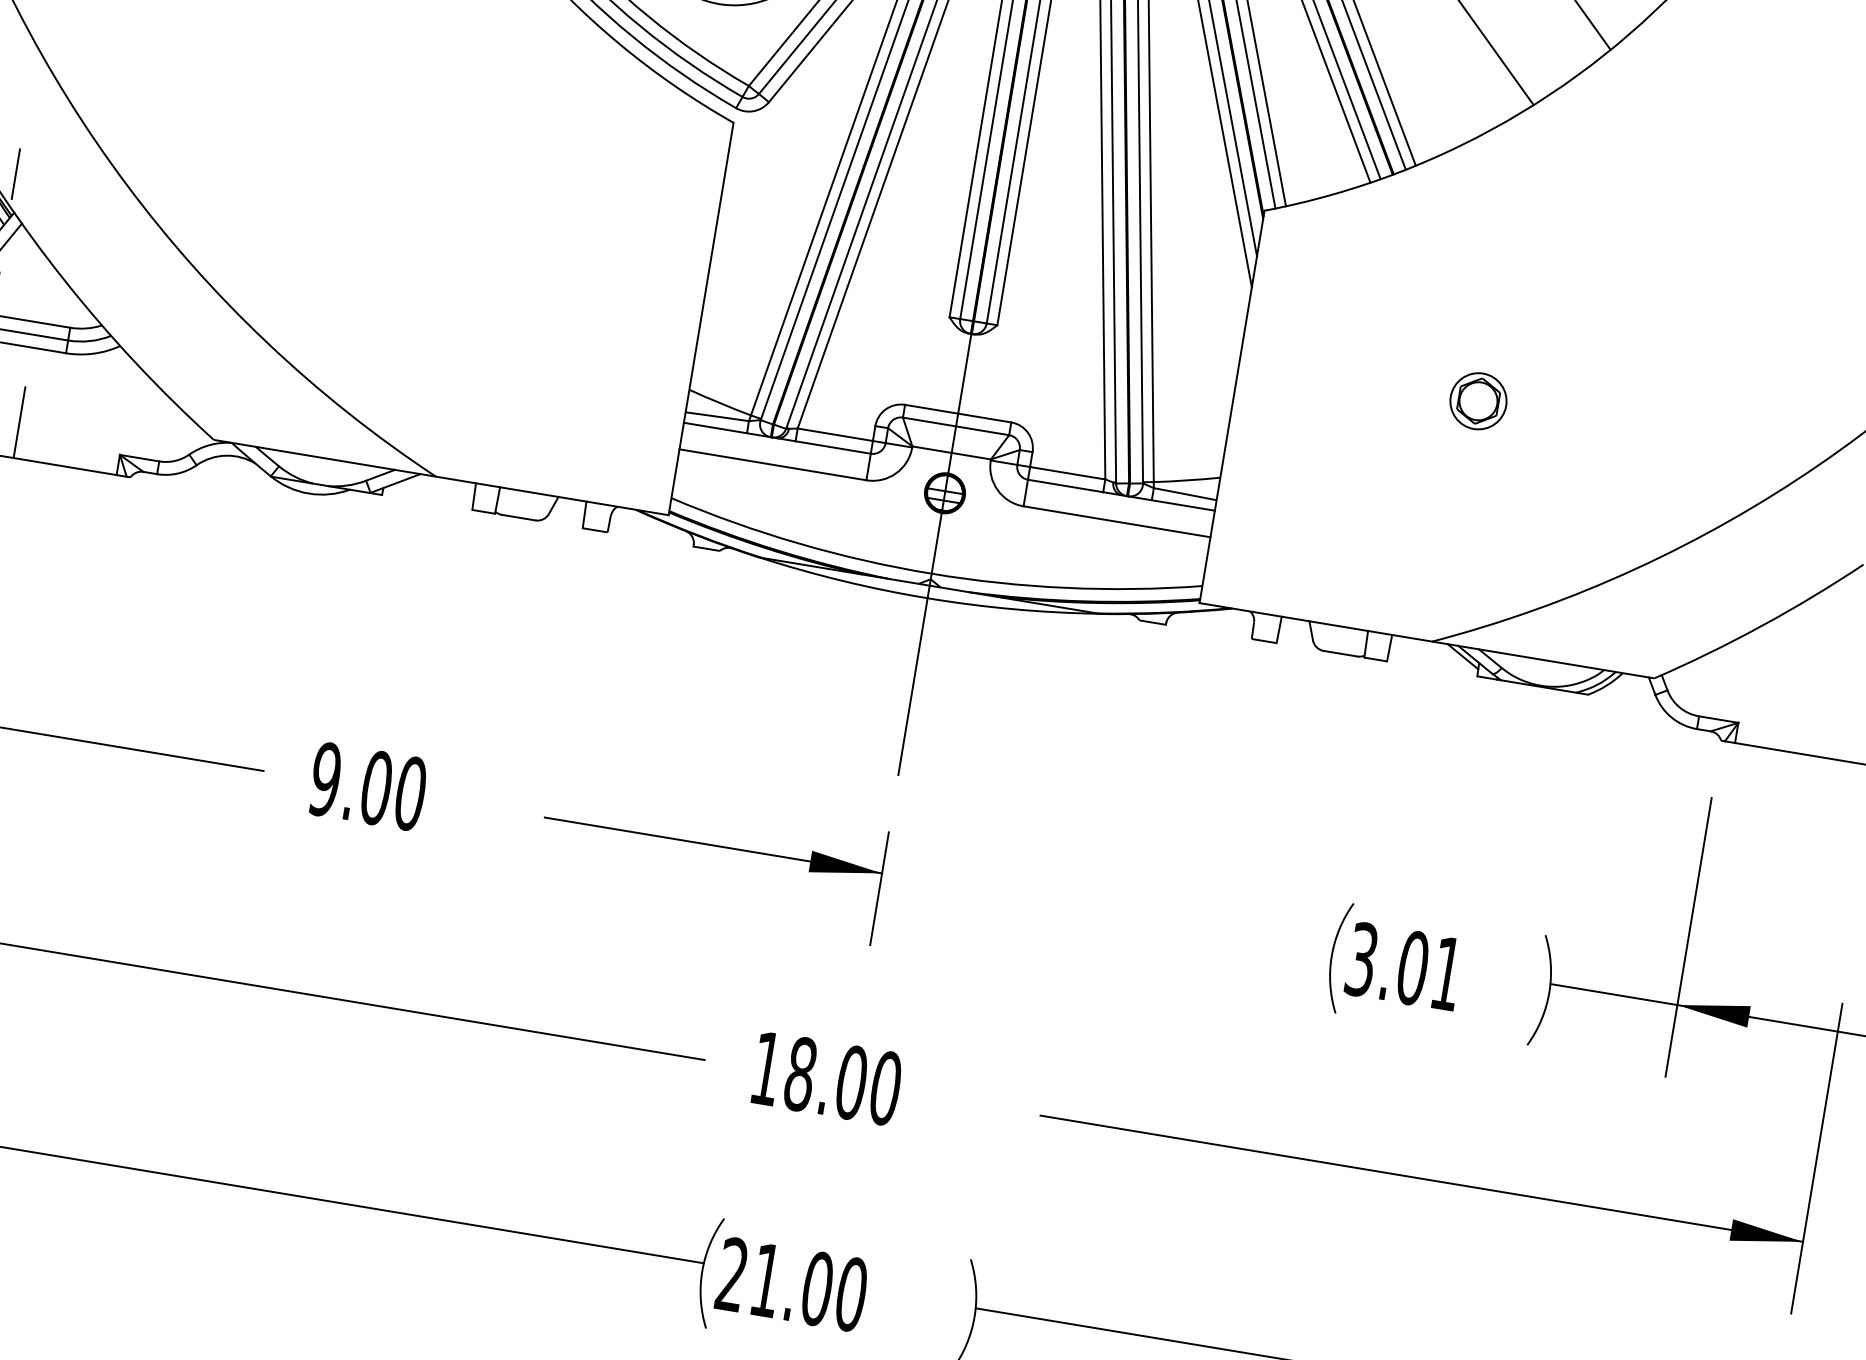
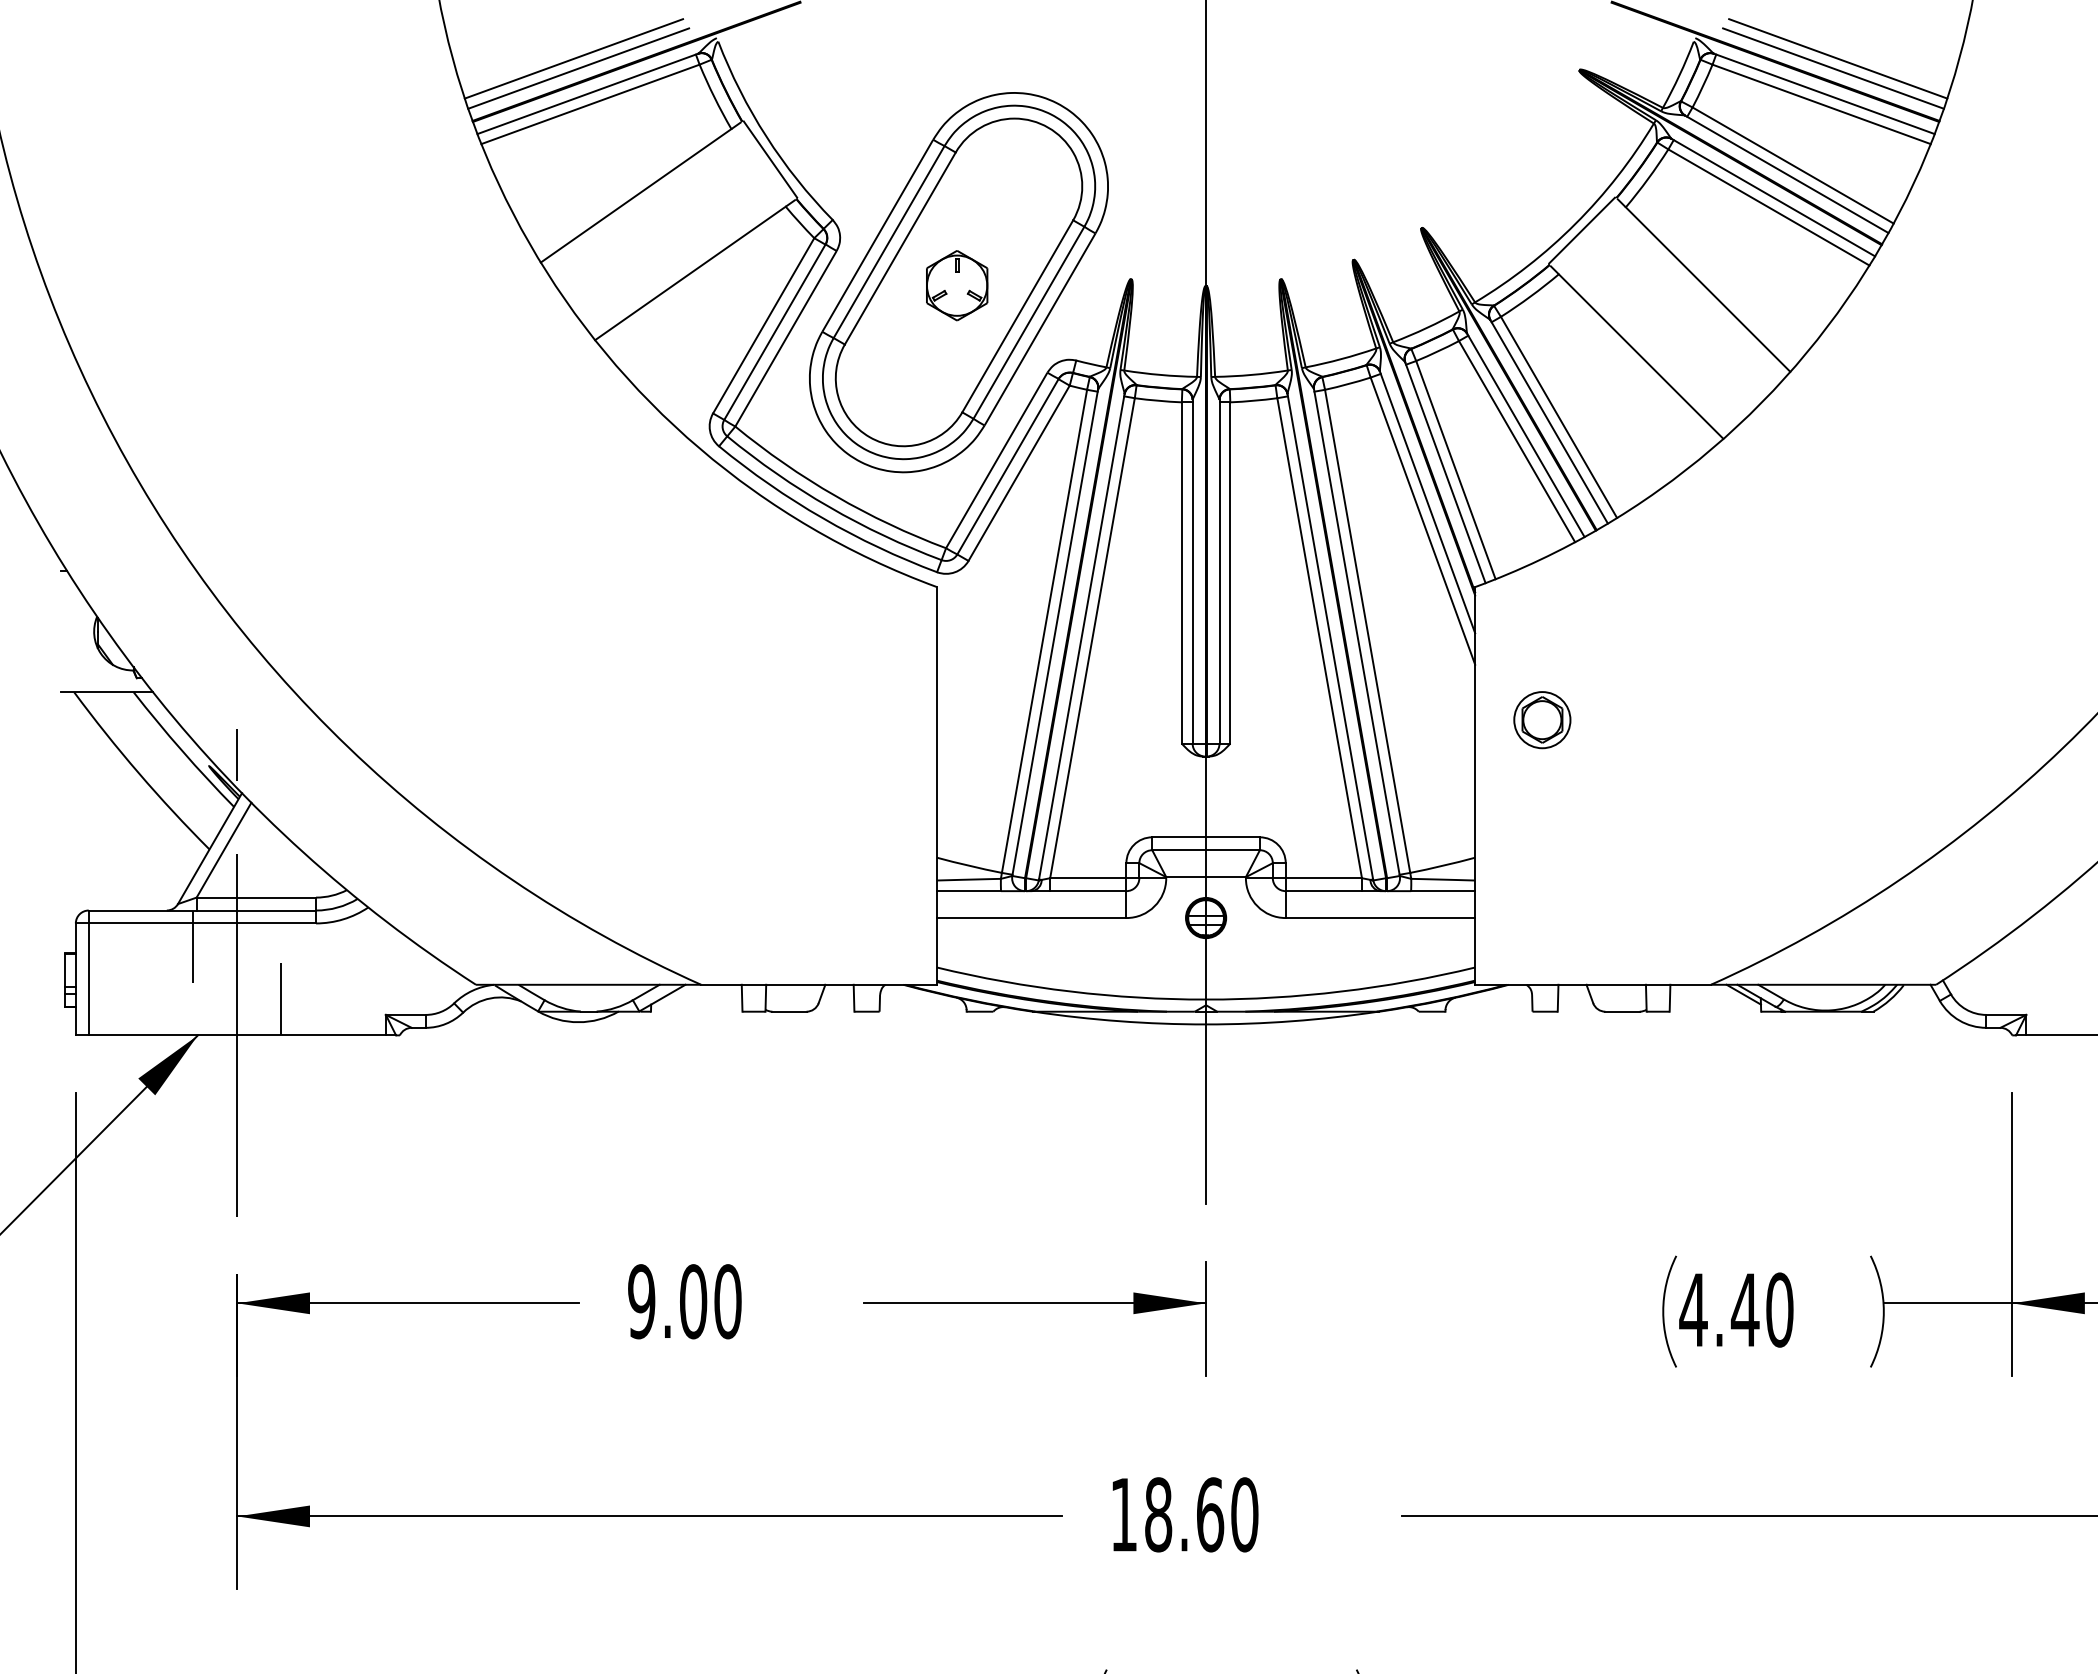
part: (1478, 401) -> (1542, 720), moved
text: (1404, 966) -> (1736, 1309), 3.01 -> 4.40
text: (851, 1082) -> (1210, 1514), 18.00 -> 18.60

